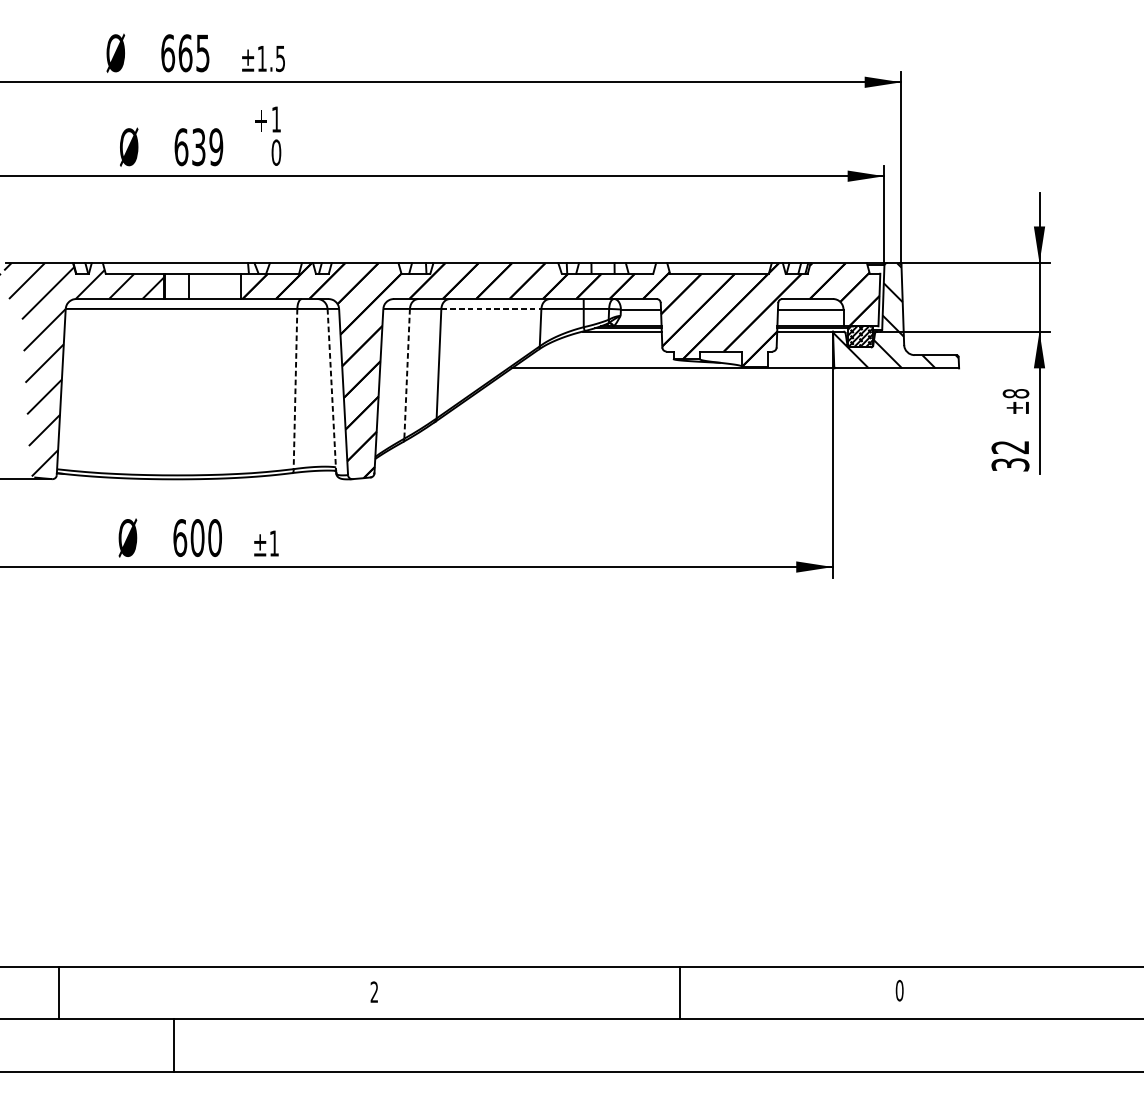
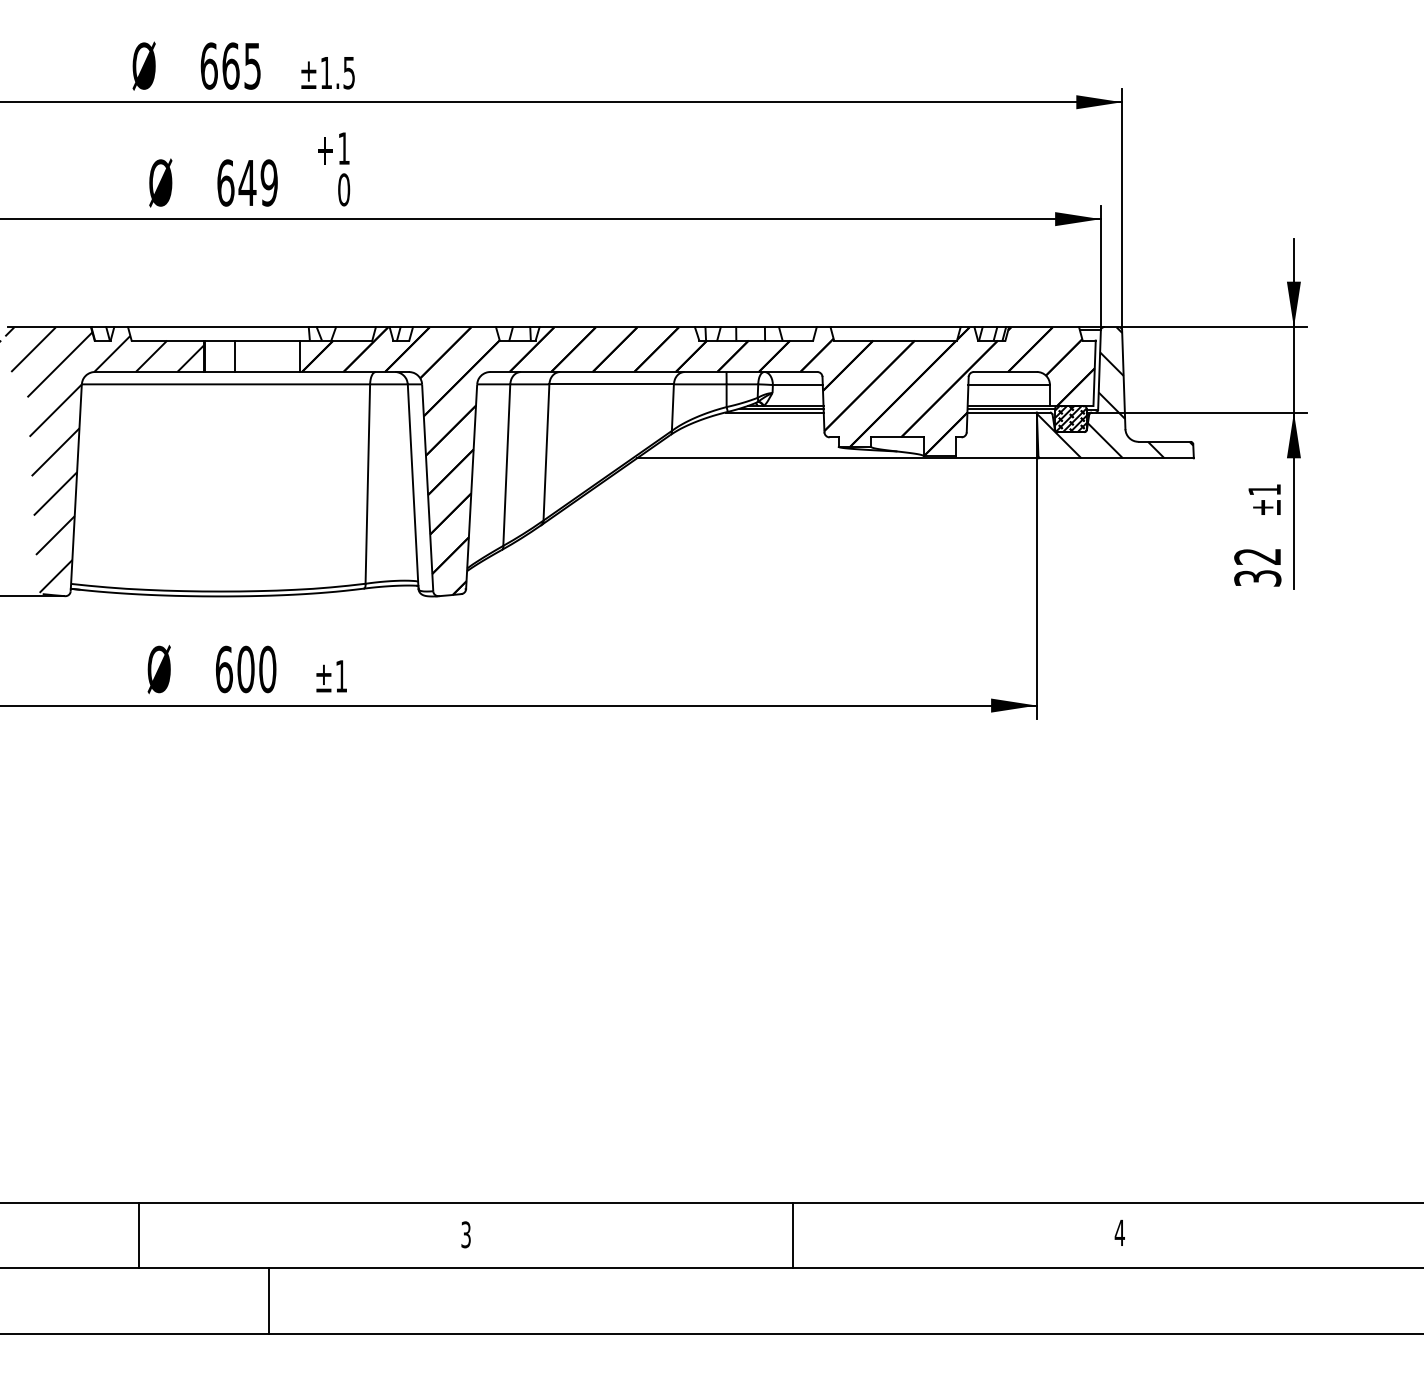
text: (198, 146) -> (247, 182), 639 -> 649
line: (492, 309) -> (612, 384), dashed -> solid
line: (406, 374) -> (506, 465), dashed -> solid
line: (295, 389) -> (367, 484), dashed -> solid
line: (332, 391) -> (413, 486), dashed -> solid
text: (1015, 393) -> (1264, 489), ±8 -> ±1
text: (899, 990) -> (1119, 1232), 0 -> 4
text: (373, 991) -> (465, 1234), 2 -> 3
line: (59, 992) -> (138, 1235), moved
line: (680, 992) -> (792, 1235), moved
line: (173, 1044) -> (269, 1300), moved

